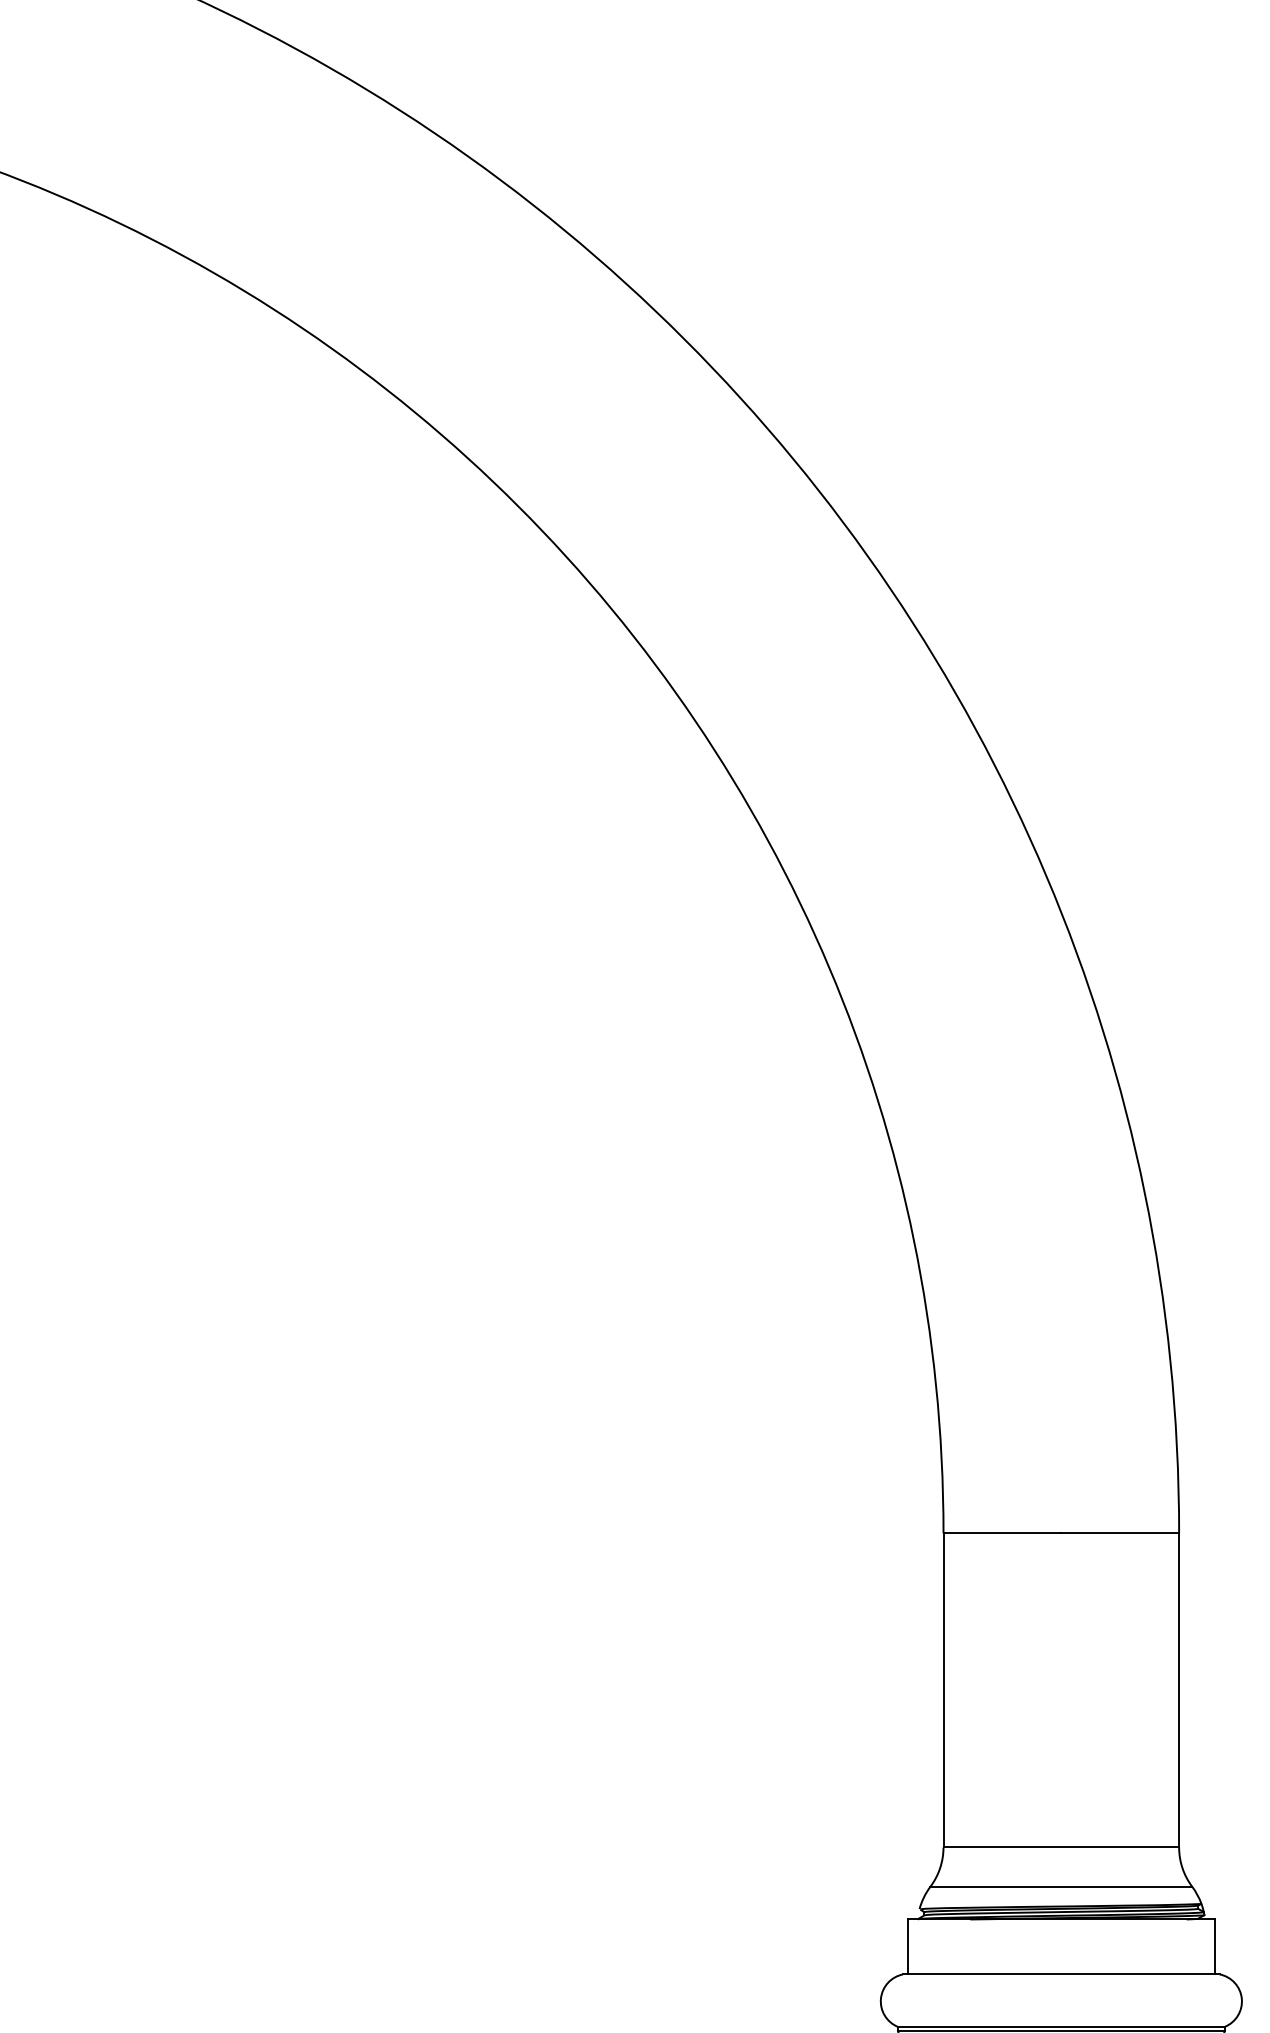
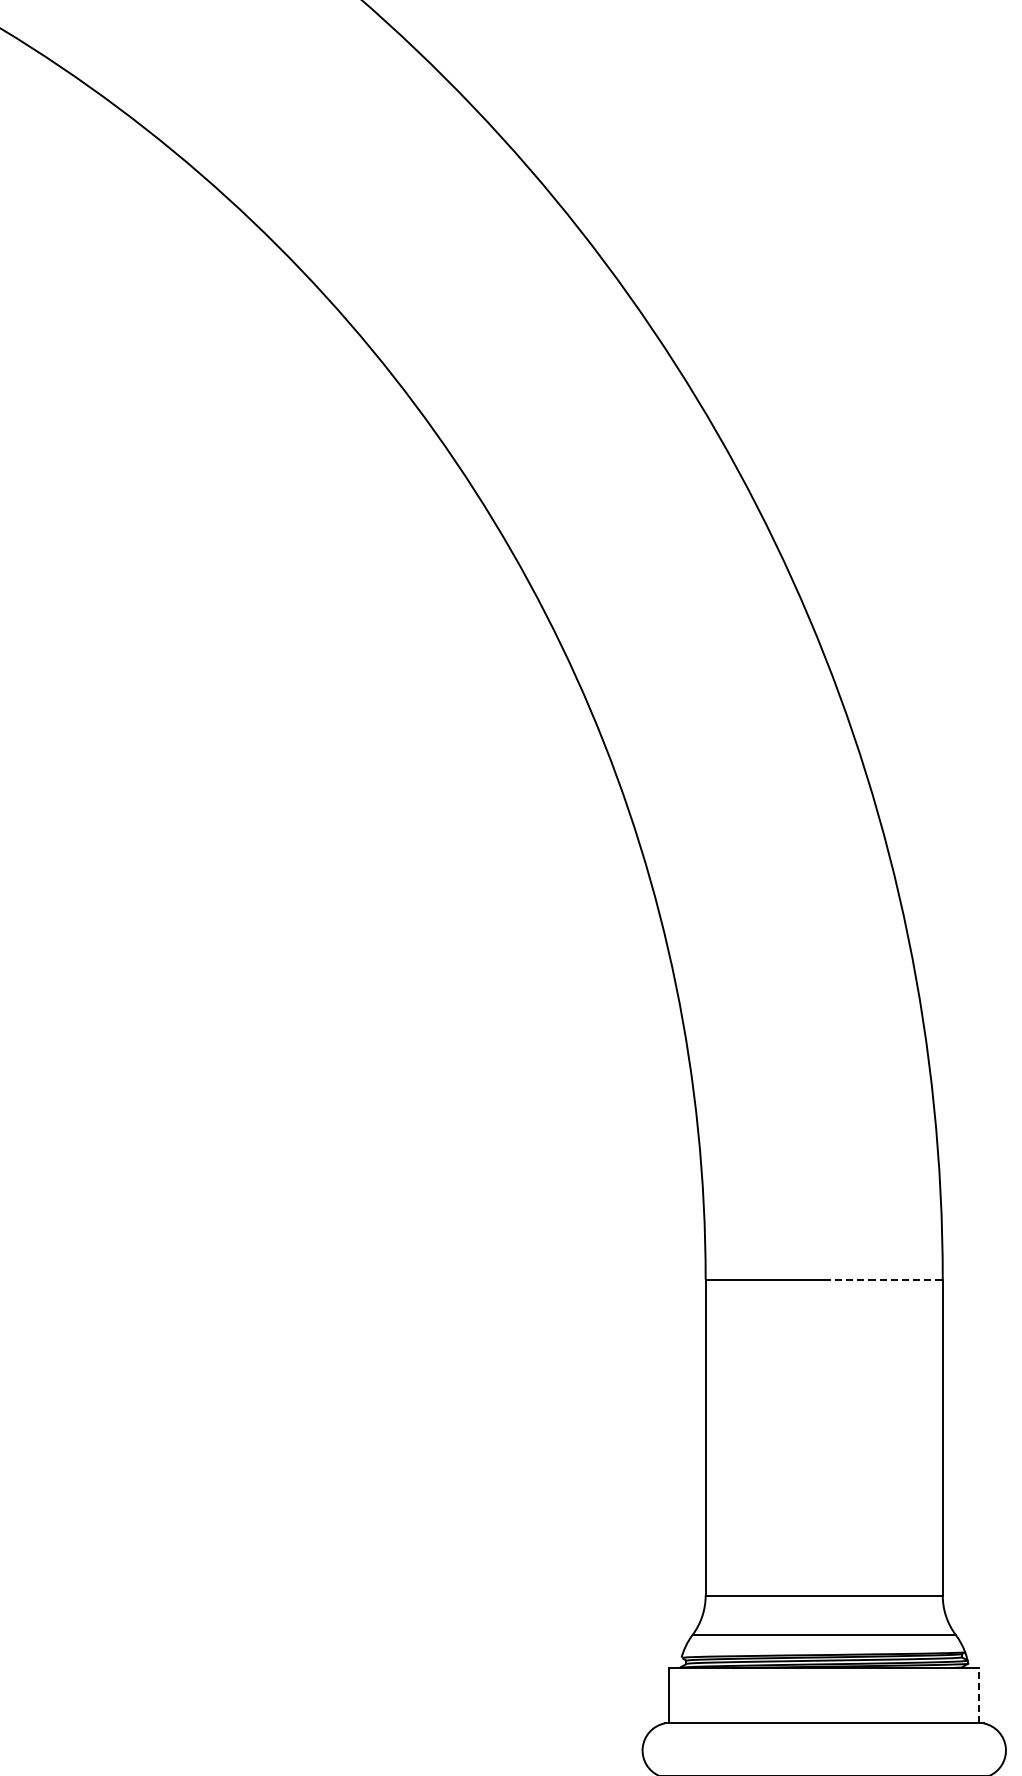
line: (1120, 1533) -> (883, 1279), solid -> dashed
line: (1215, 1946) -> (979, 1695), solid -> dashed

